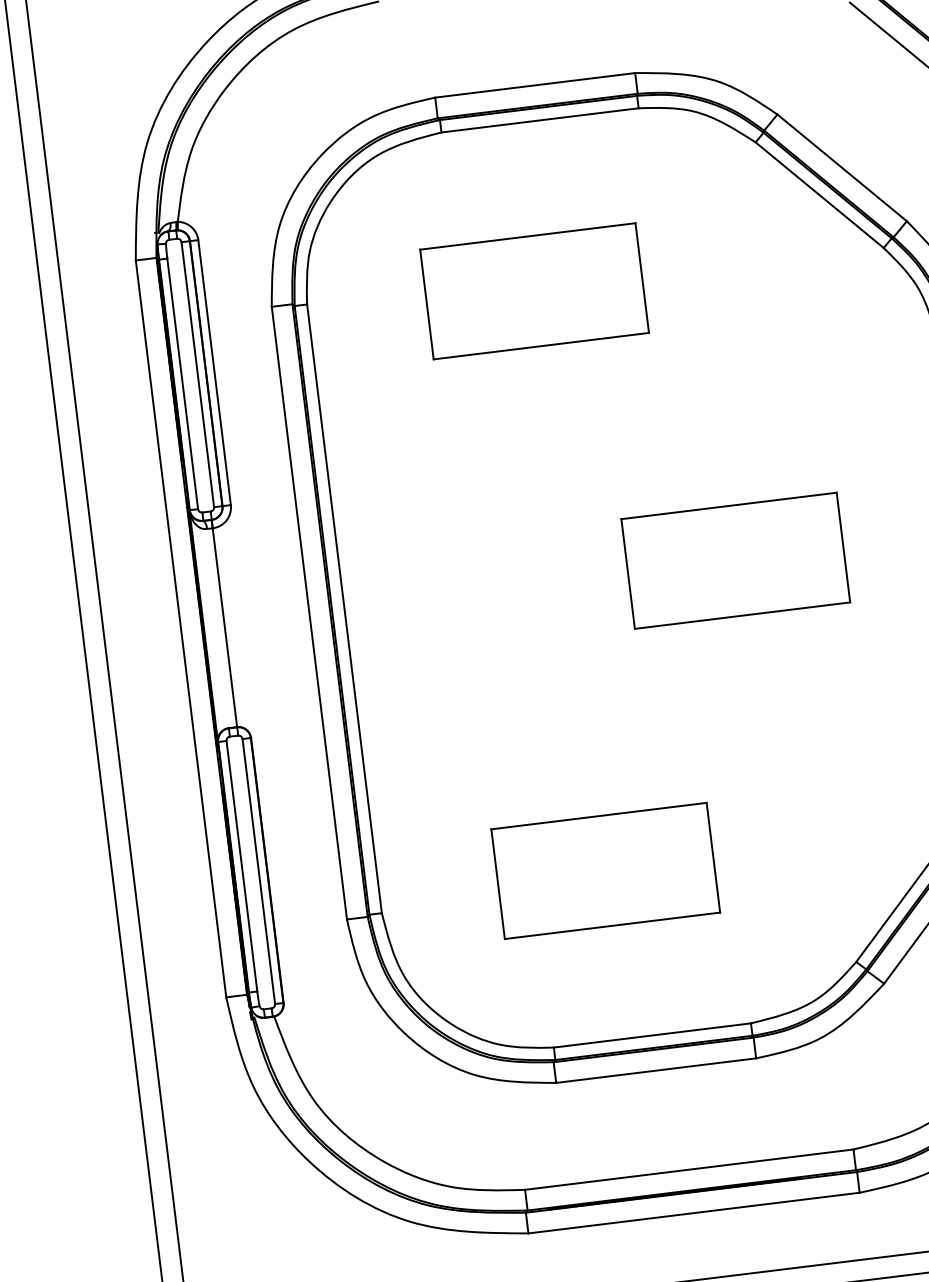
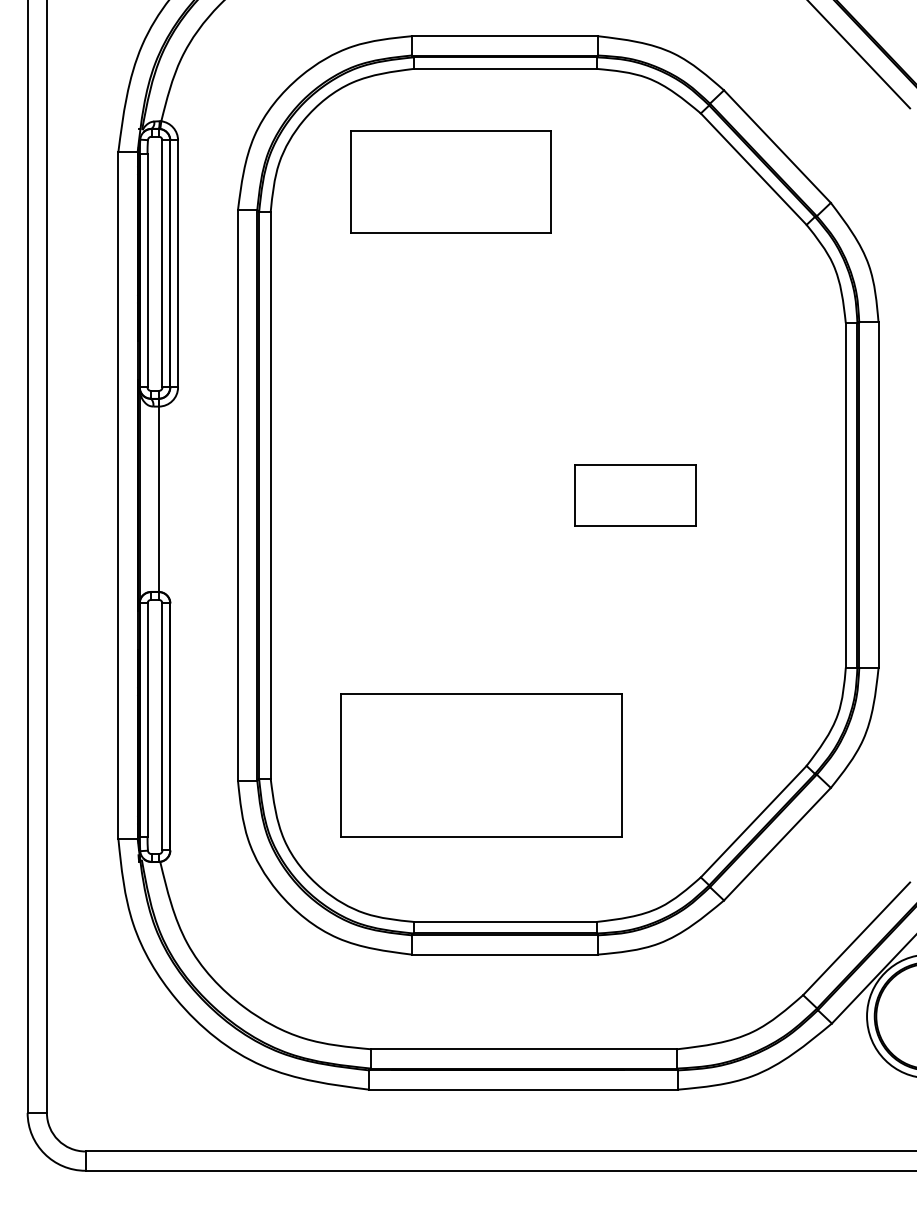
part: (533, 290) -> (450, 181), moved
part: (735, 560) -> (635, 495), size x0.6
part: (605, 870) -> (480, 765), size x1.4

